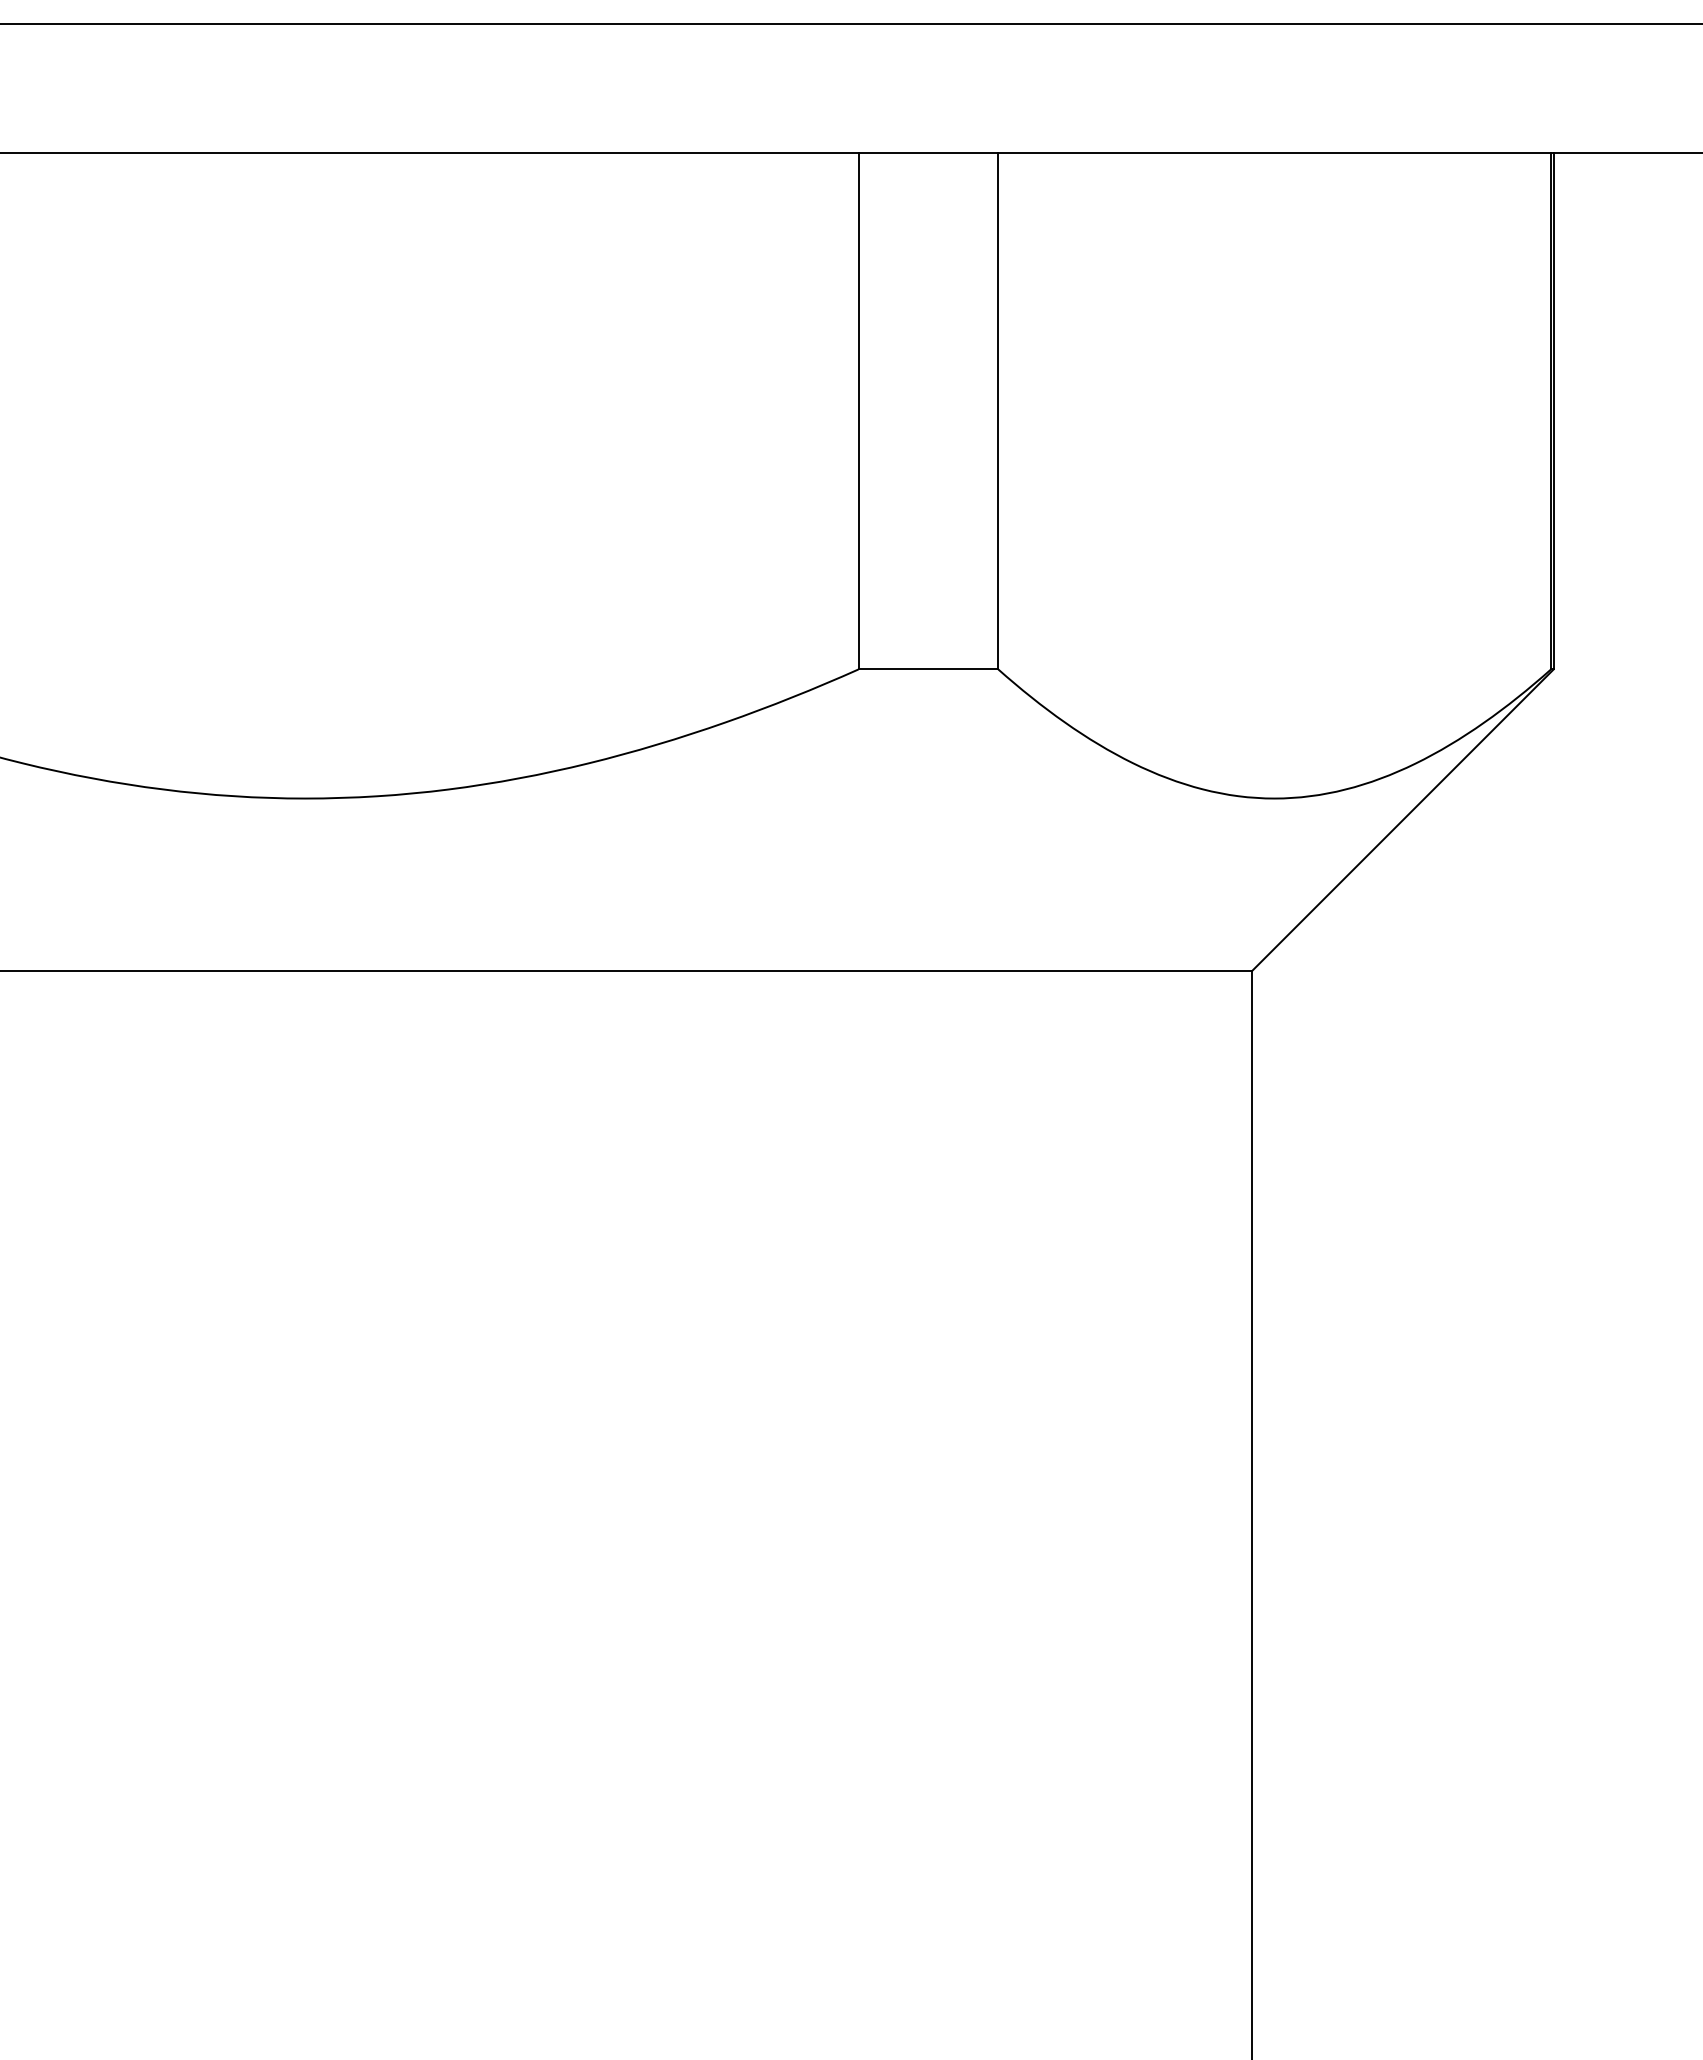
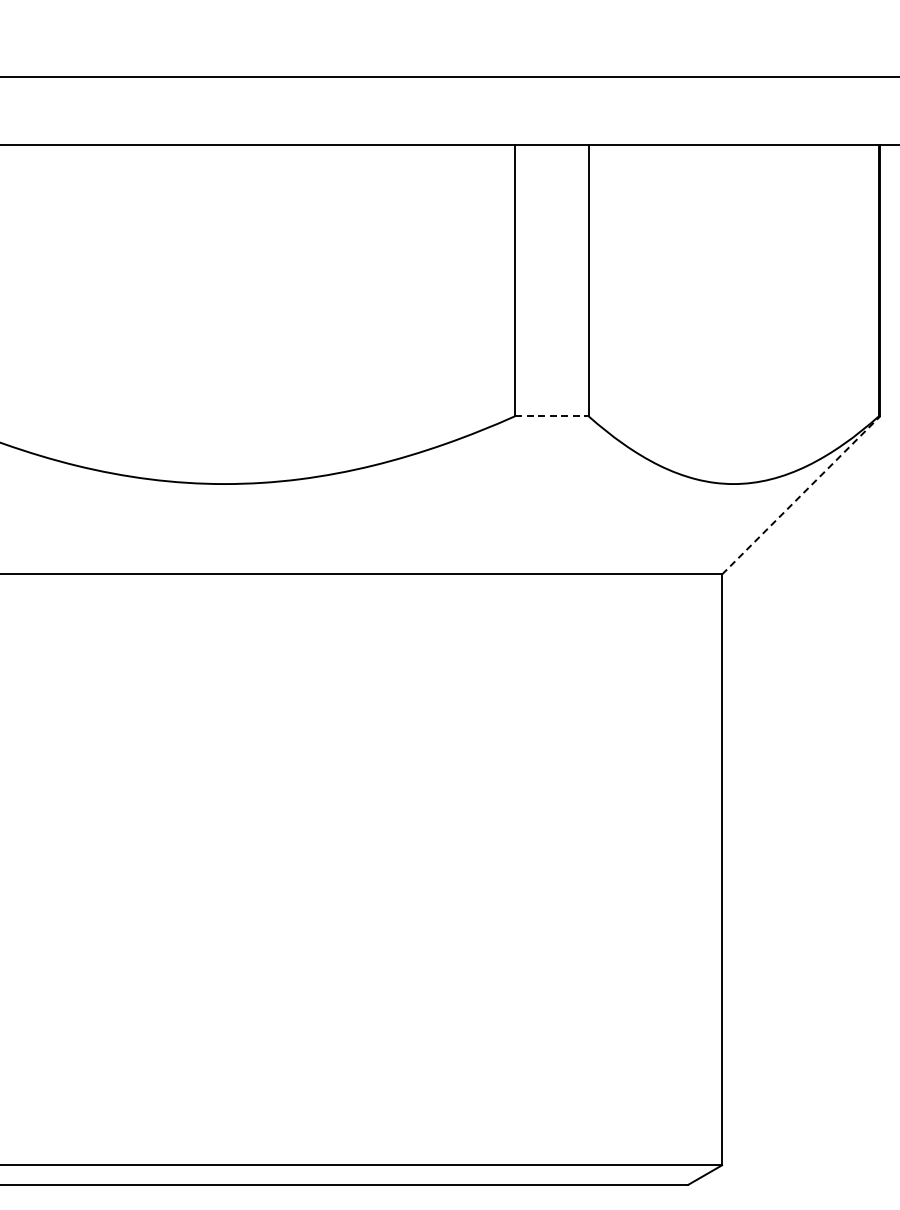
line: (927, 669) -> (551, 416), solid -> dashed
line: (1403, 820) -> (801, 495), solid -> dashed

